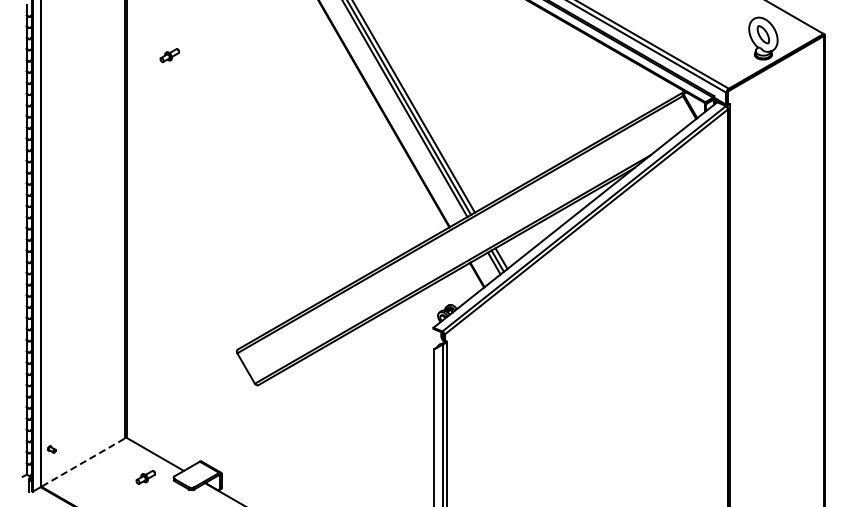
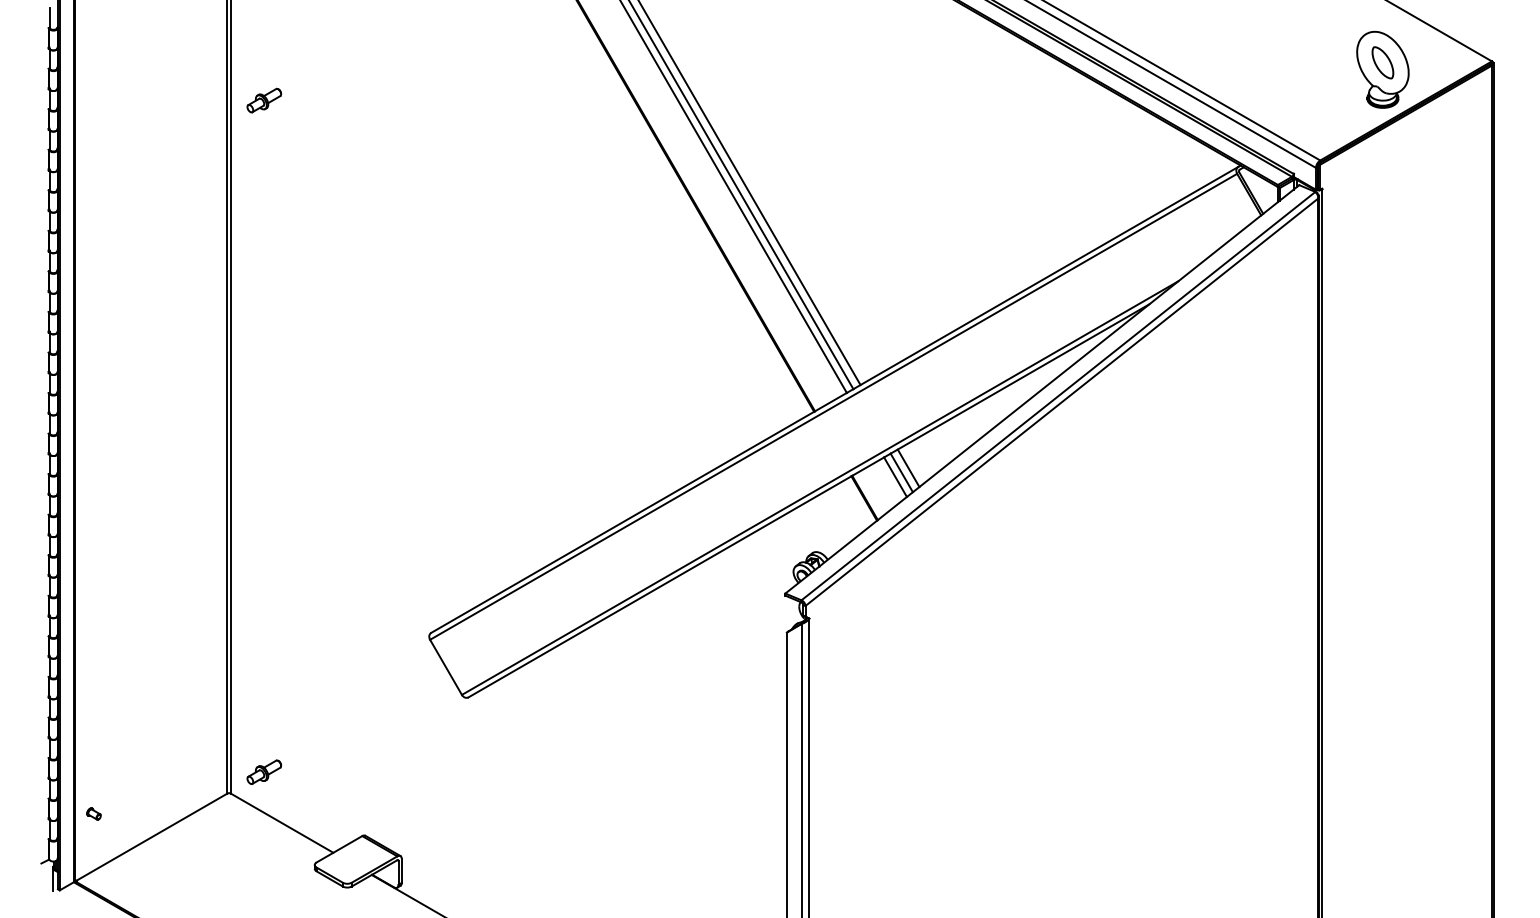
part: (169, 55) -> (263, 100), moved
line: (84, 462) -> (153, 837), dashed -> solid
part: (145, 477) -> (263, 772), moved

